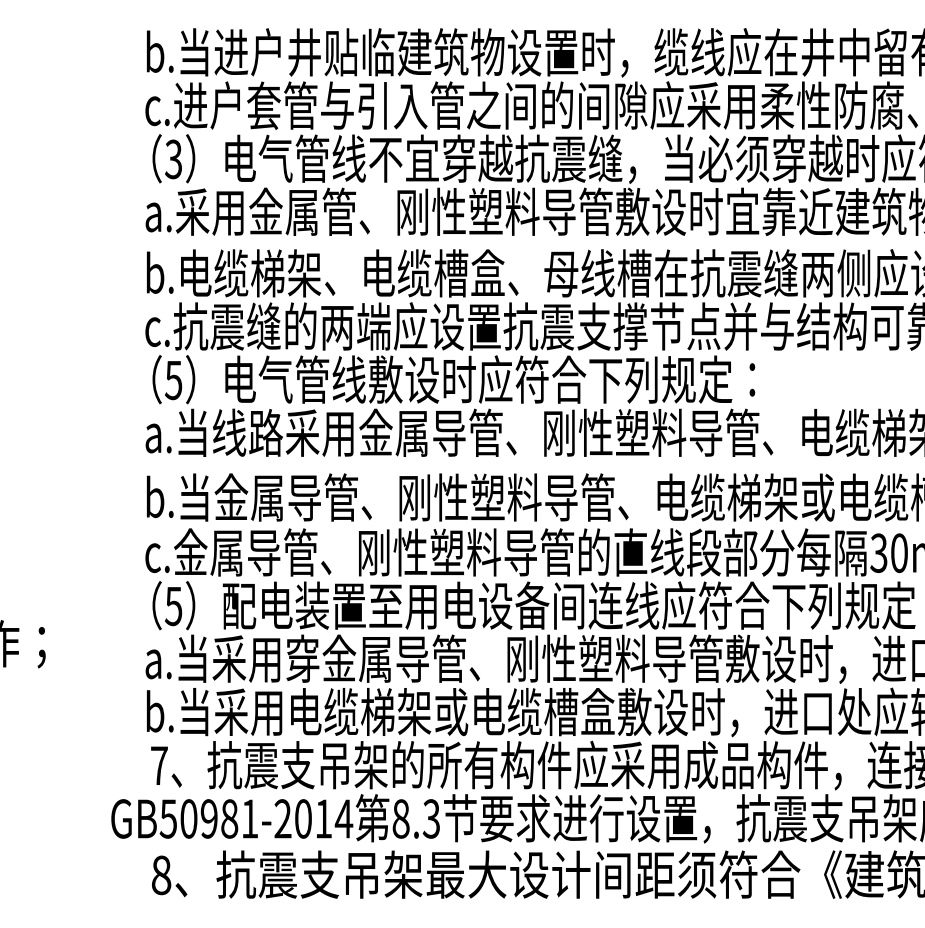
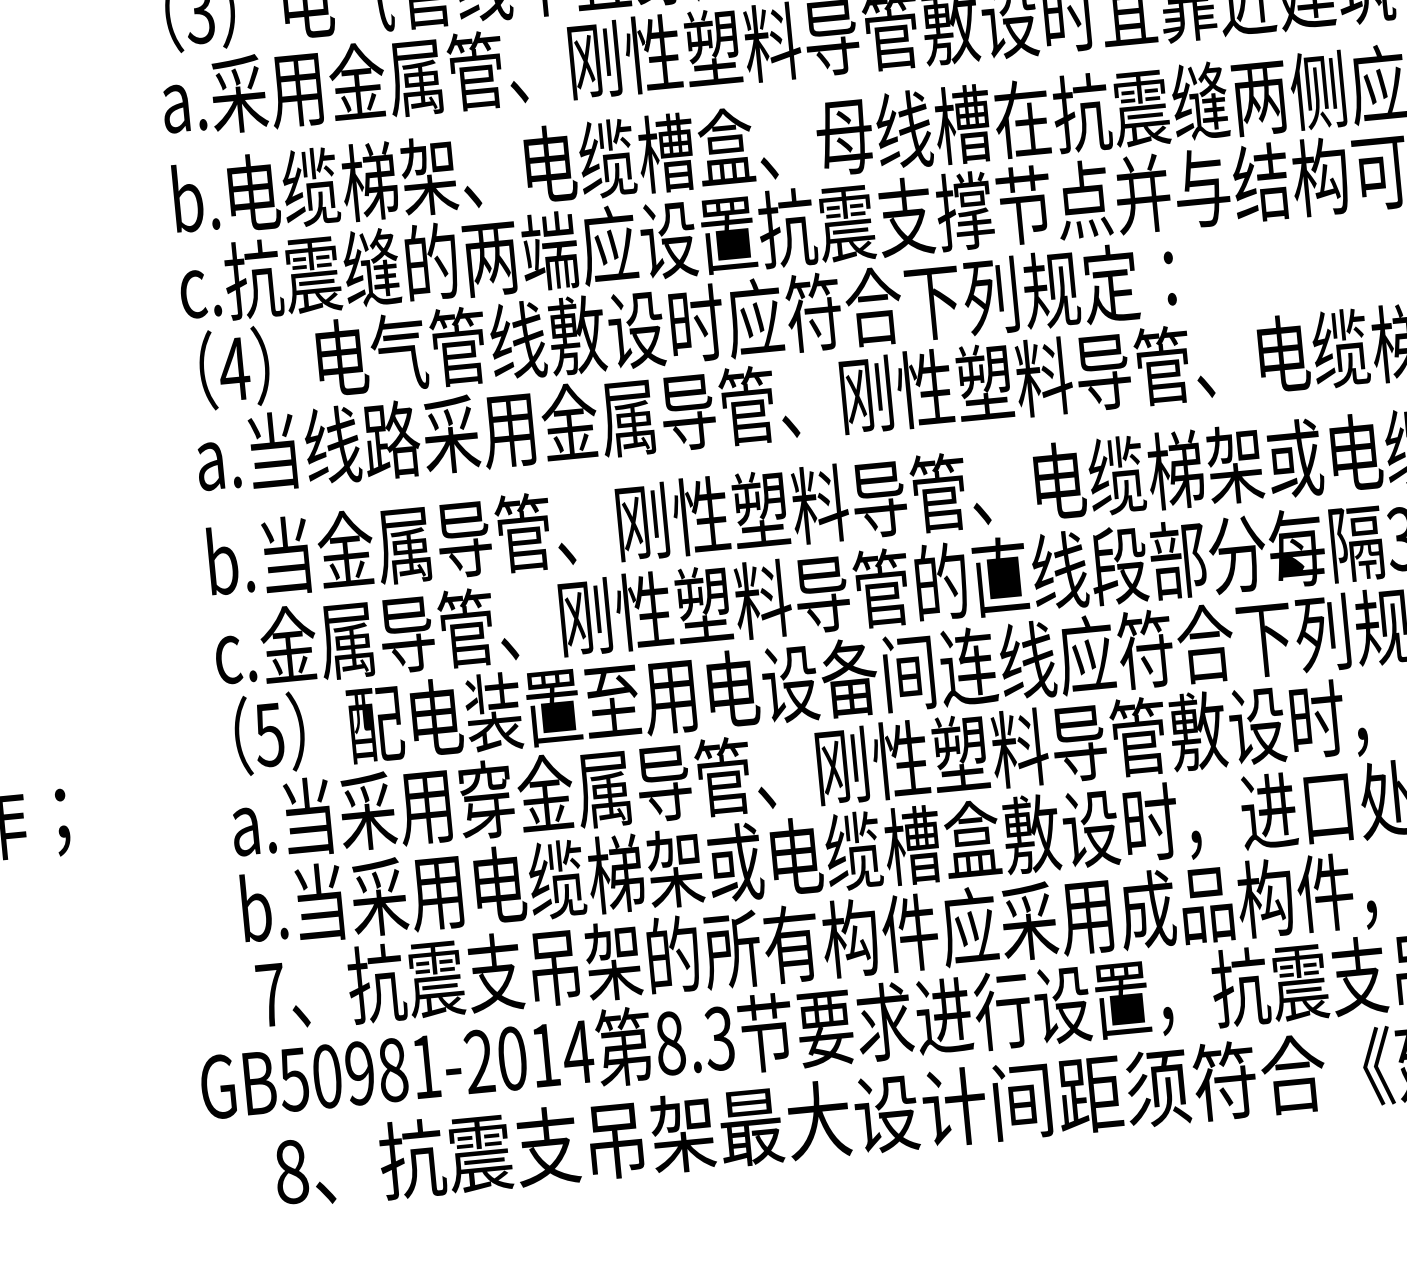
text: (173, 380) -> (233, 369), 5 -> 4

